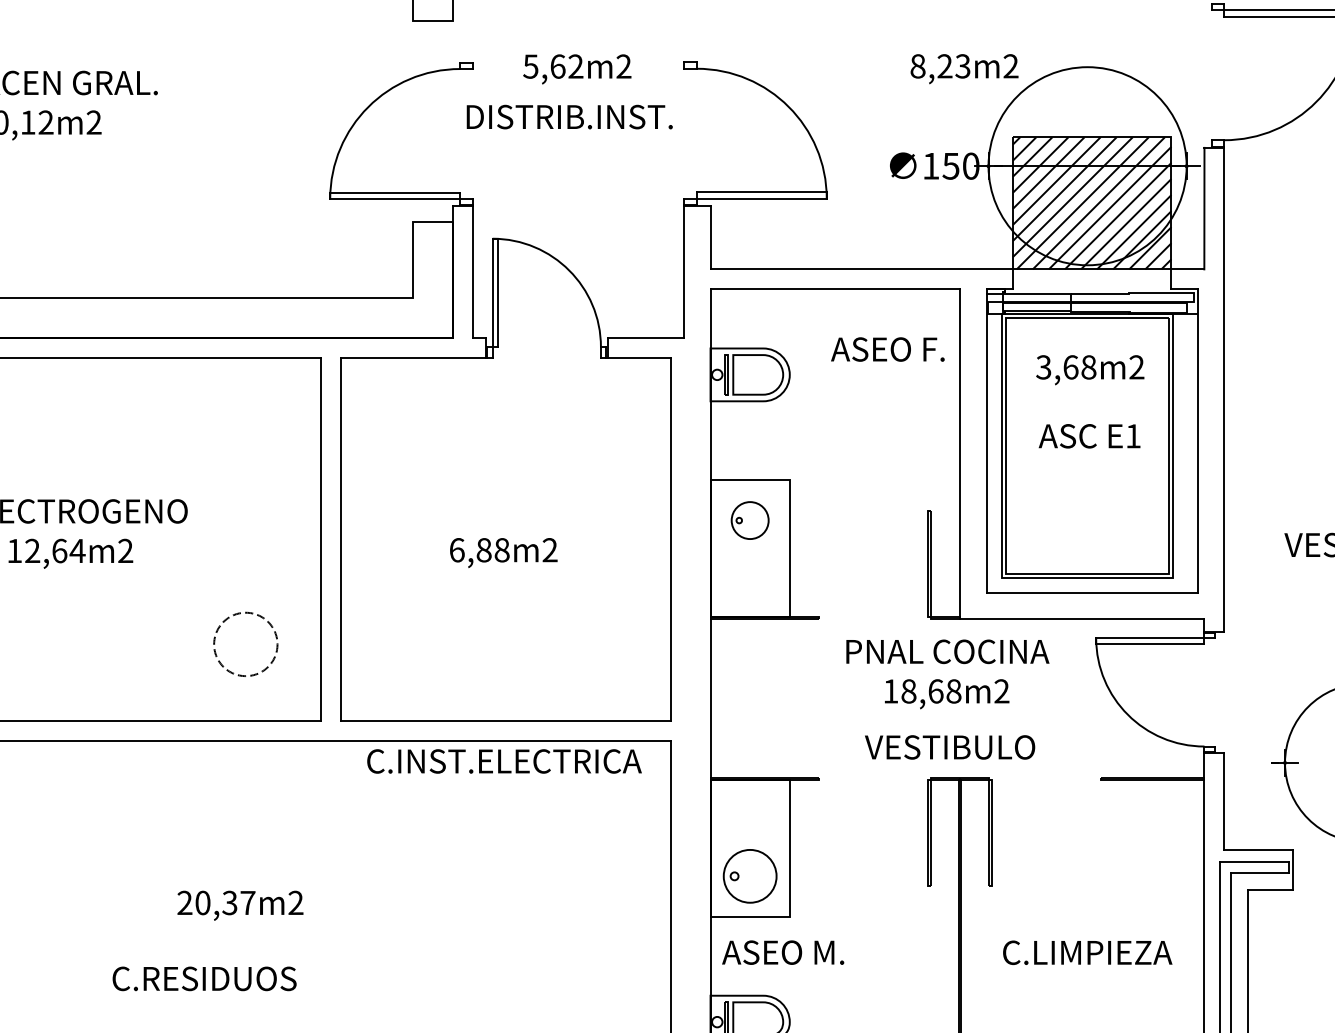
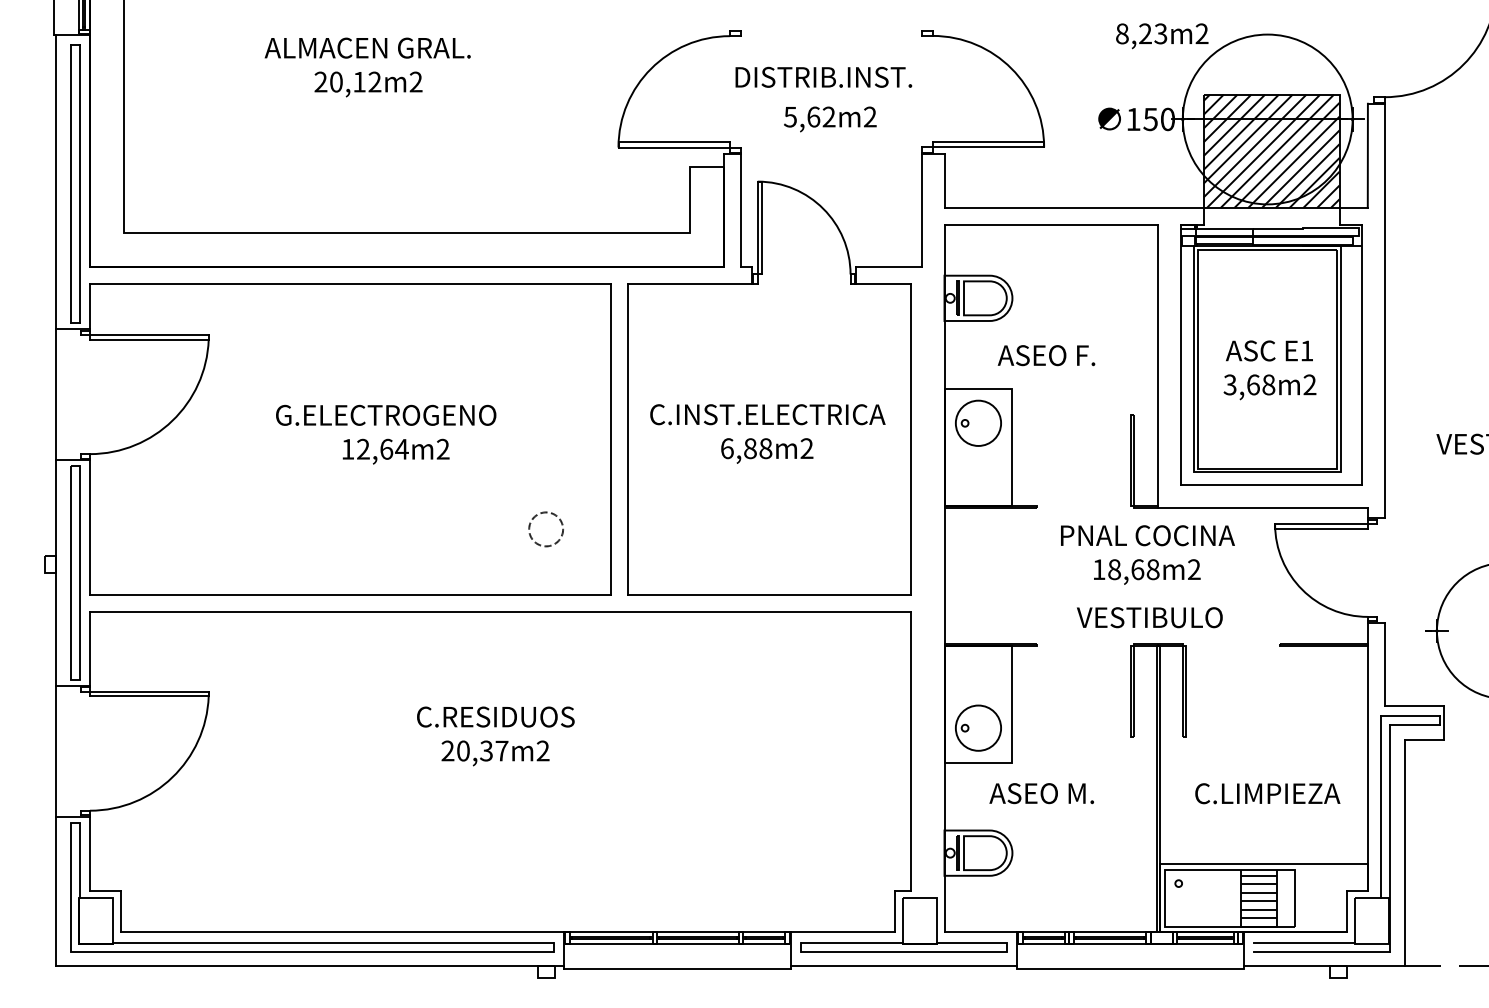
text: (577, 69) -> (830, 119), moved
text: (887, 349) -> (1046, 355), moved
text: (1089, 370) -> (1269, 387), moved
part: (750, 519) -> (978, 422), size x1.43
circle: (246, 644) -> (546, 529), size x0.62
text: (504, 761) -> (767, 414), moved
text: (240, 905) -> (495, 753), moved
text: (782, 952) -> (1041, 793), moved
text: (204, 978) -> (495, 716), moved

